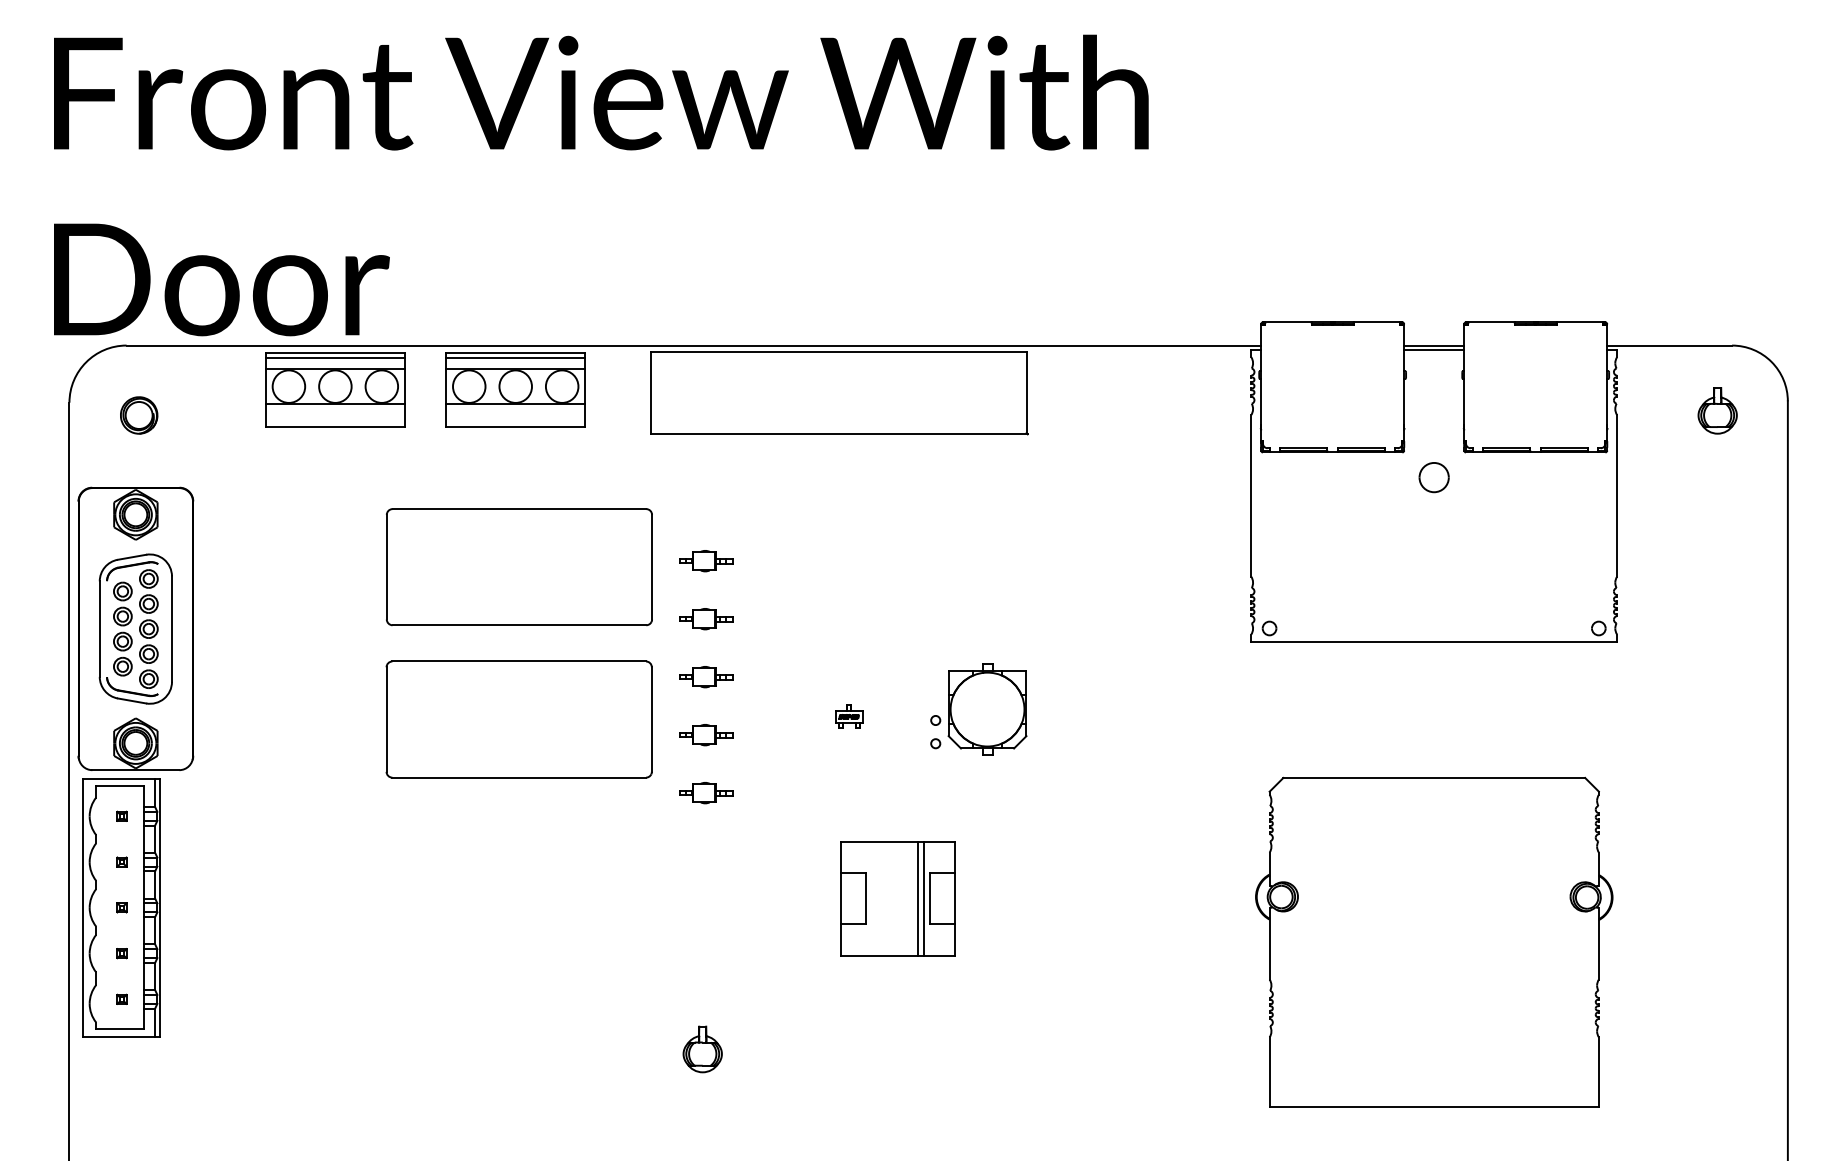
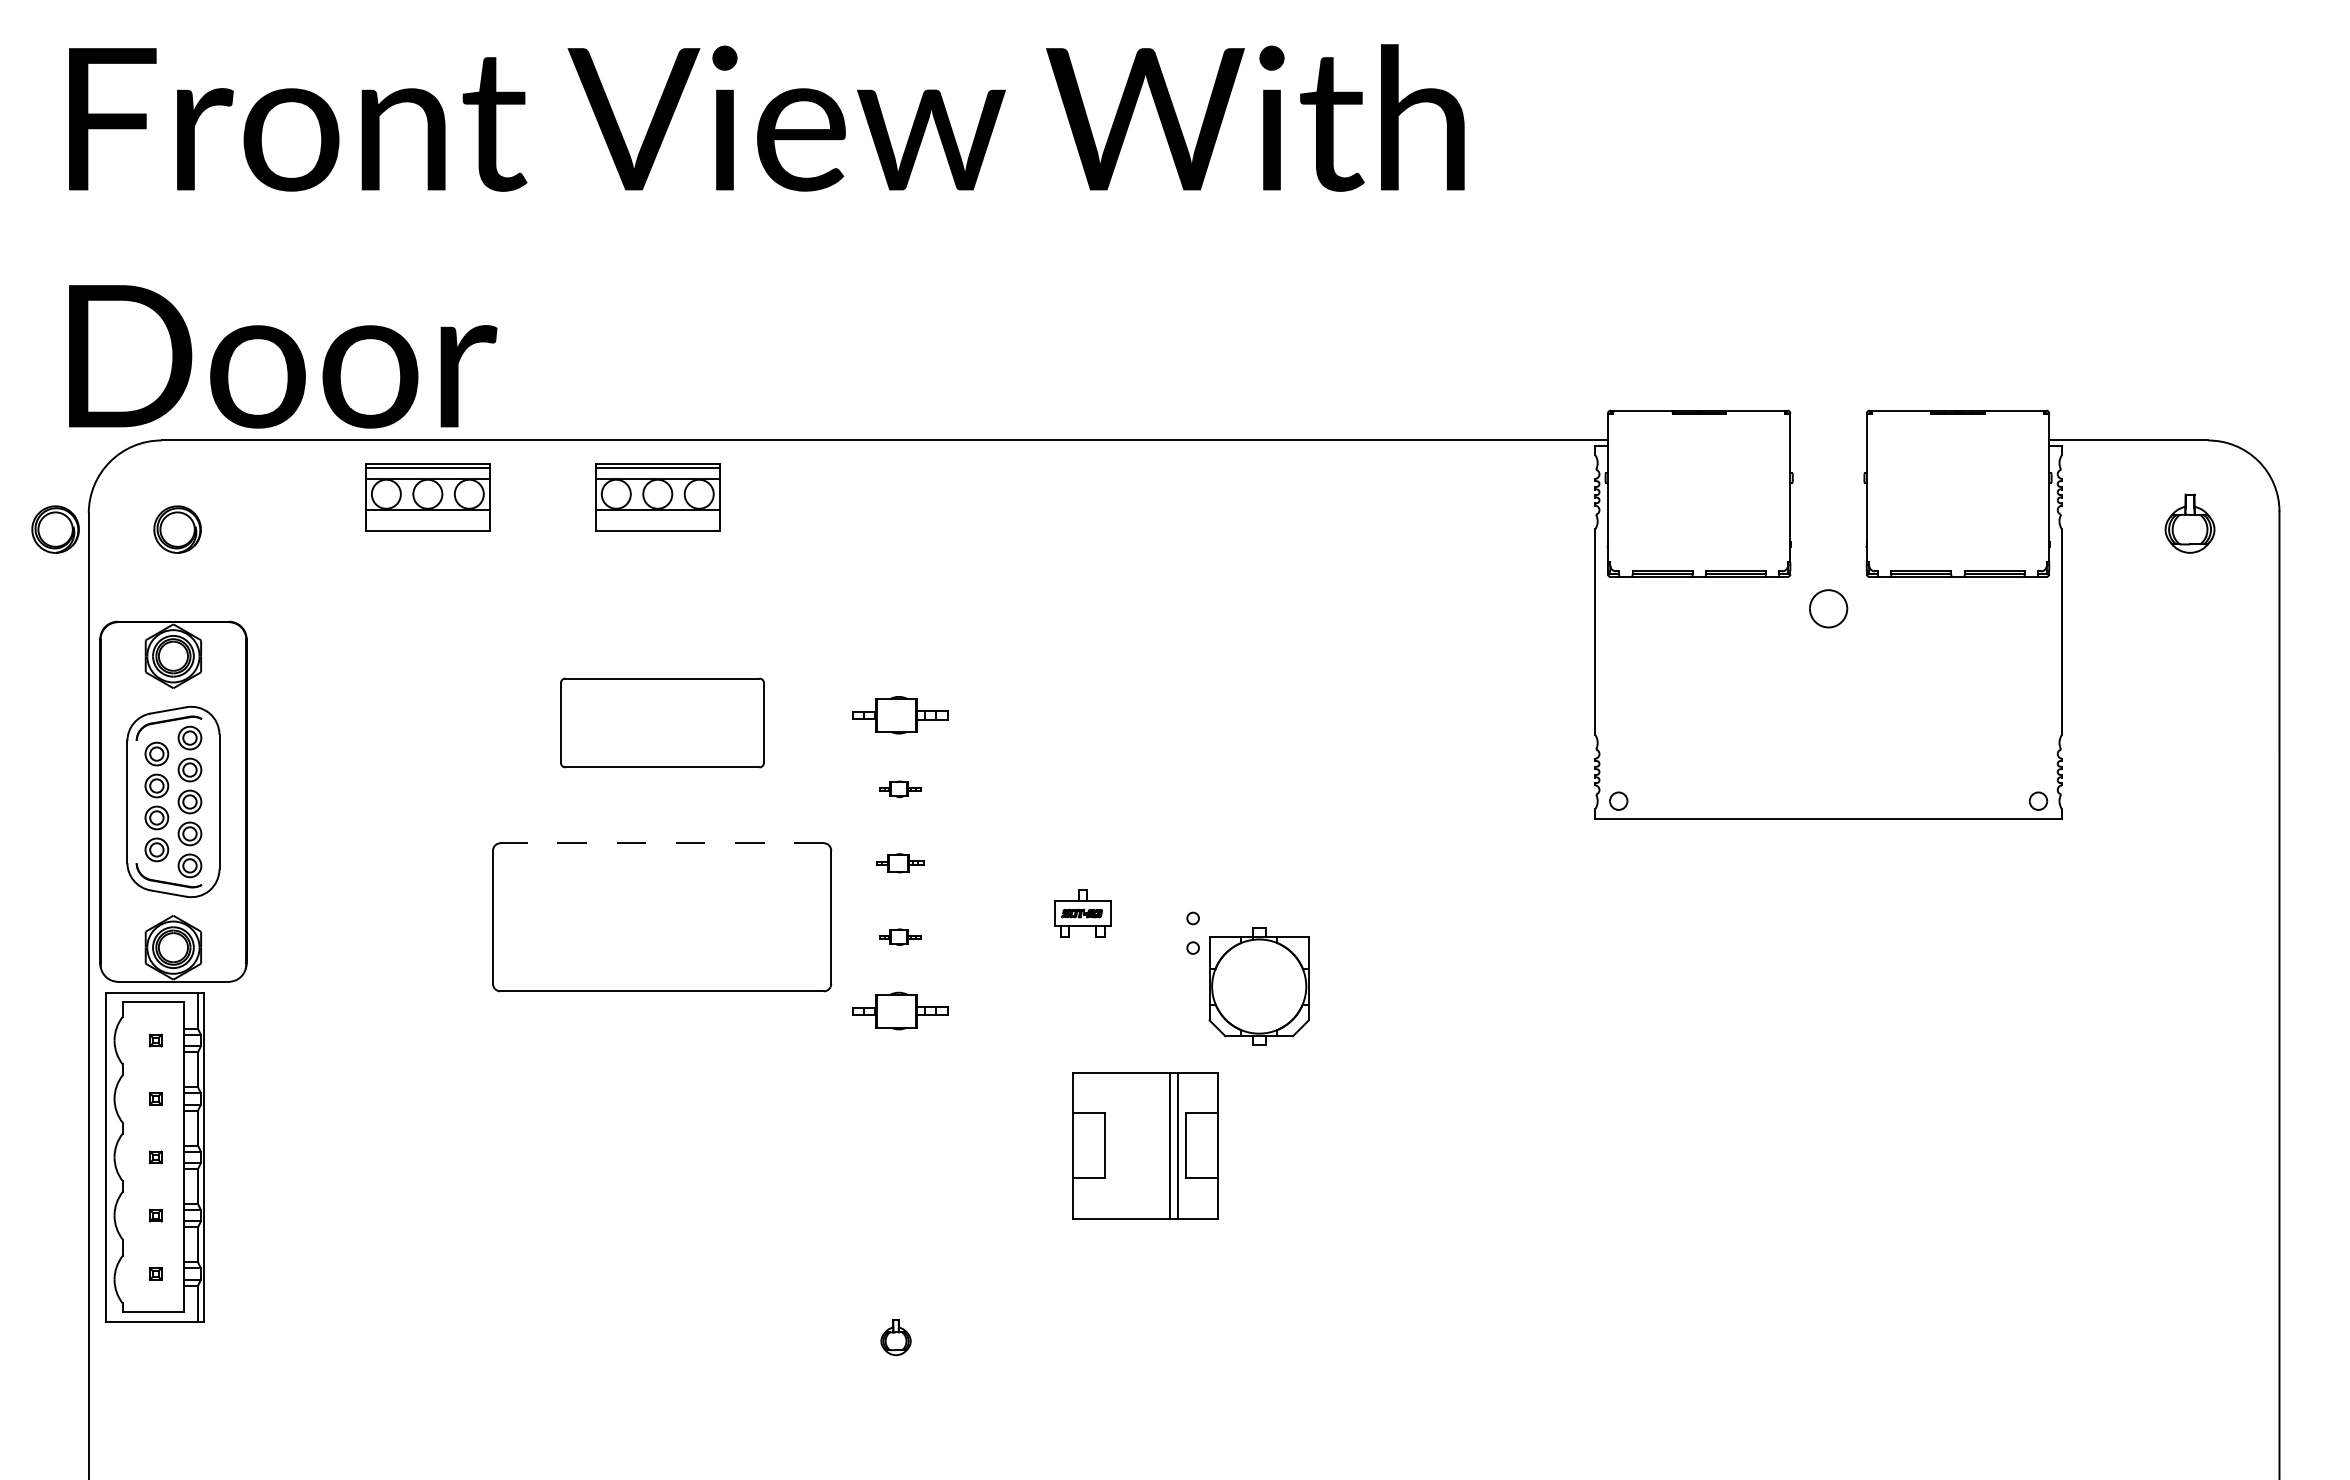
line: (1434, 345) -> (1828, 440), removed
line: (1434, 349) -> (1828, 445), removed
part: (335, 390) -> (427, 497), size x0.7
part: (515, 390) -> (657, 497), size x0.7
part: (839, 393) -> (1070, 501), removed
part: (43, 415) -> (55, 529), added
part: (706, 561) -> (900, 715), size x1.4
part: (519, 566) -> (662, 722), size x0.6
part: (706, 619) -> (900, 789), size x0.6
line: (519, 661) -> (662, 843), solid -> dashed
part: (706, 677) -> (900, 863), size x0.7
part: (986, 709) -> (1258, 986), moved
part: (849, 716) -> (1083, 913), size x1.6
part: (706, 735) -> (900, 937), size x0.6
part: (706, 792) -> (900, 1010), size x1.4
part: (1434, 942) -> (1828, 1201), removed
part: (702, 1049) -> (895, 1337), size x0.6

